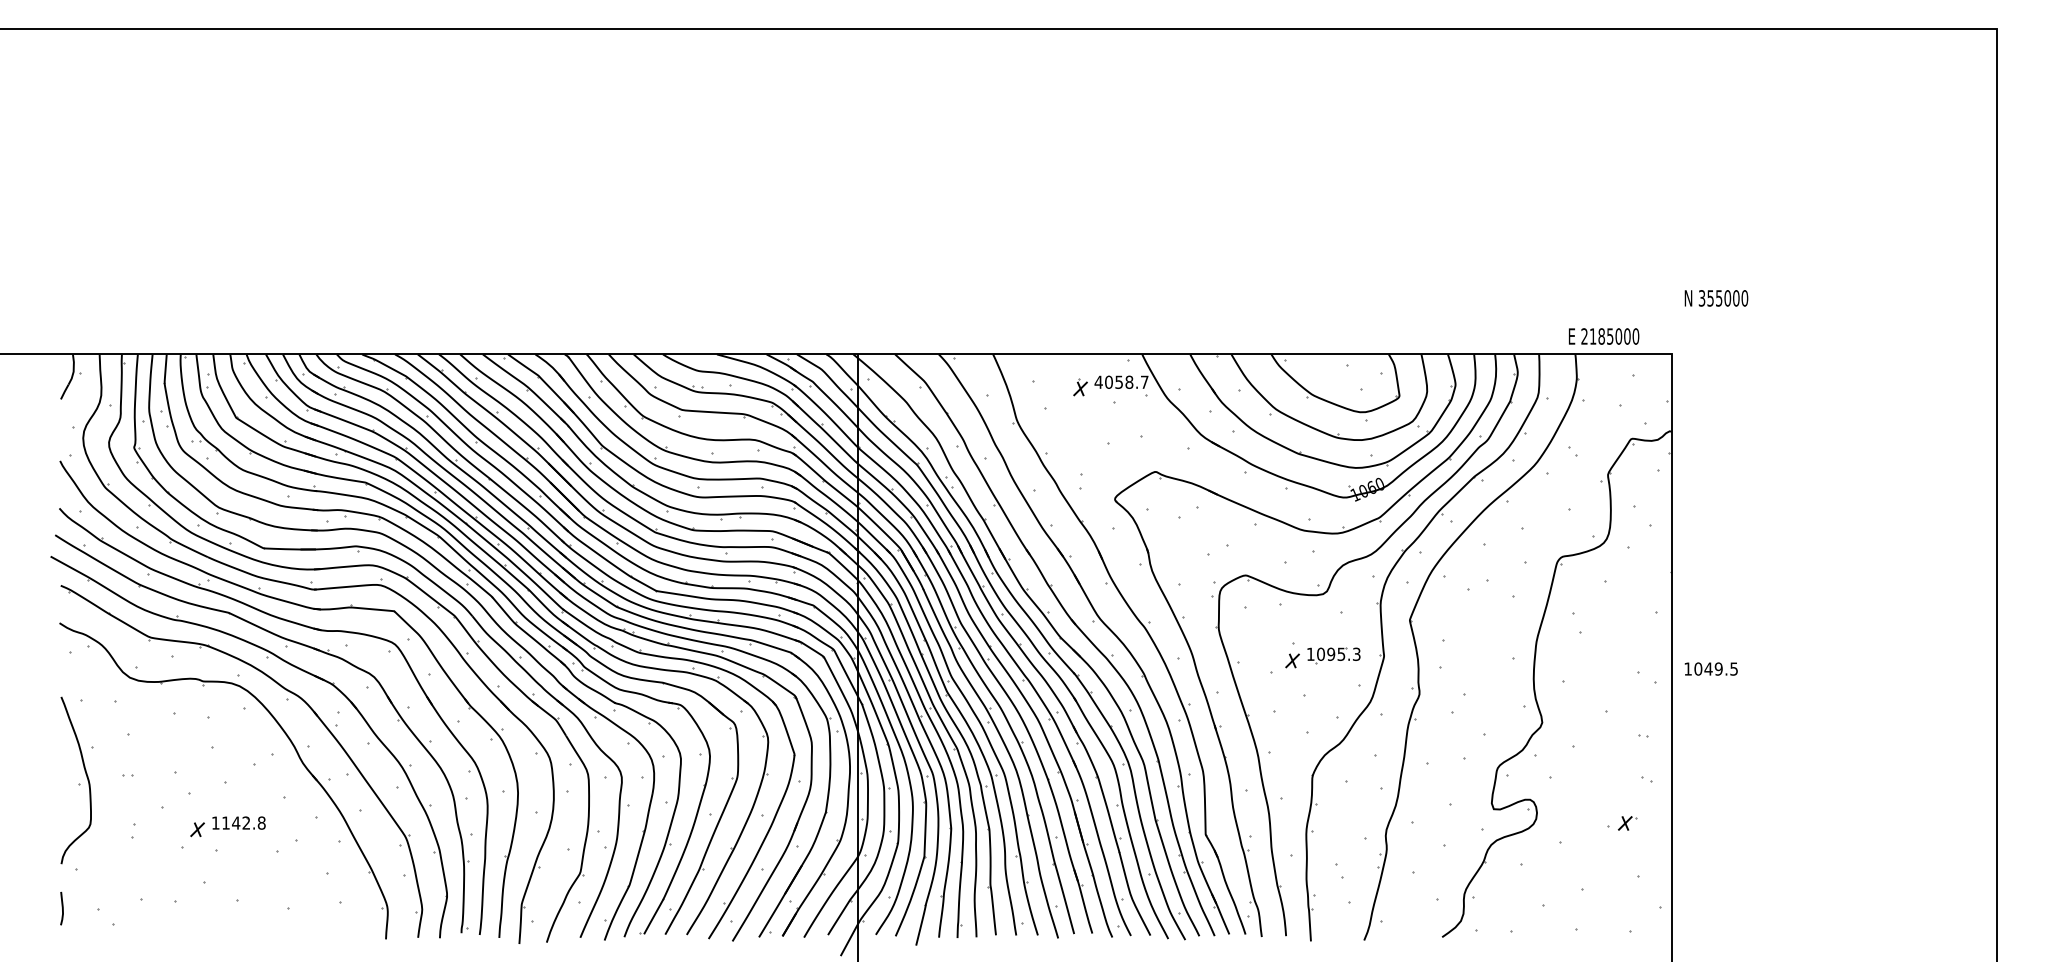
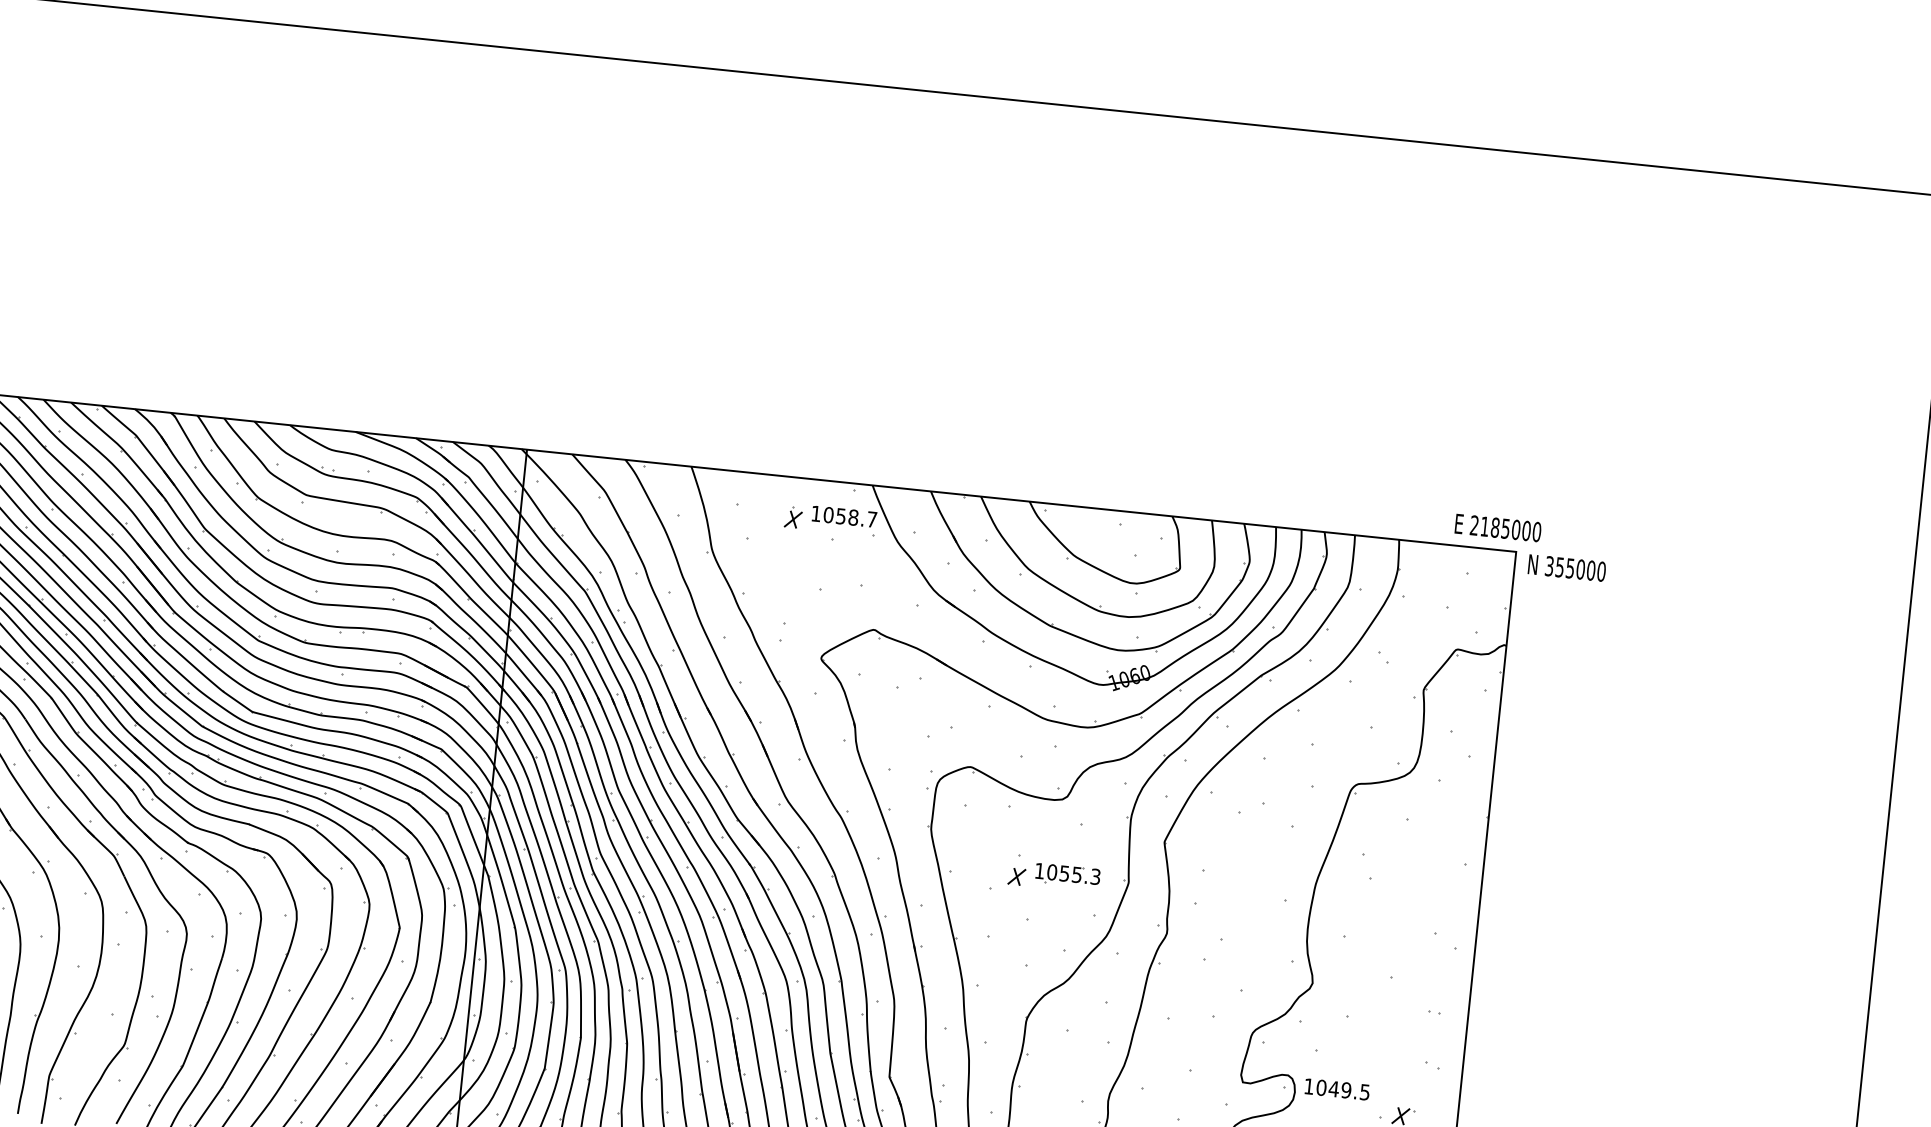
text: (1716, 298) -> (1567, 568), moved
text: (1604, 336) -> (1498, 528), moved
text: (1098, 381) -> (816, 512), 4058.7 -> 1058.7
text: (1331, 653) -> (1065, 872), 1095.3 -> 1055.3
text: (1710, 668) -> (1336, 1088), moved

